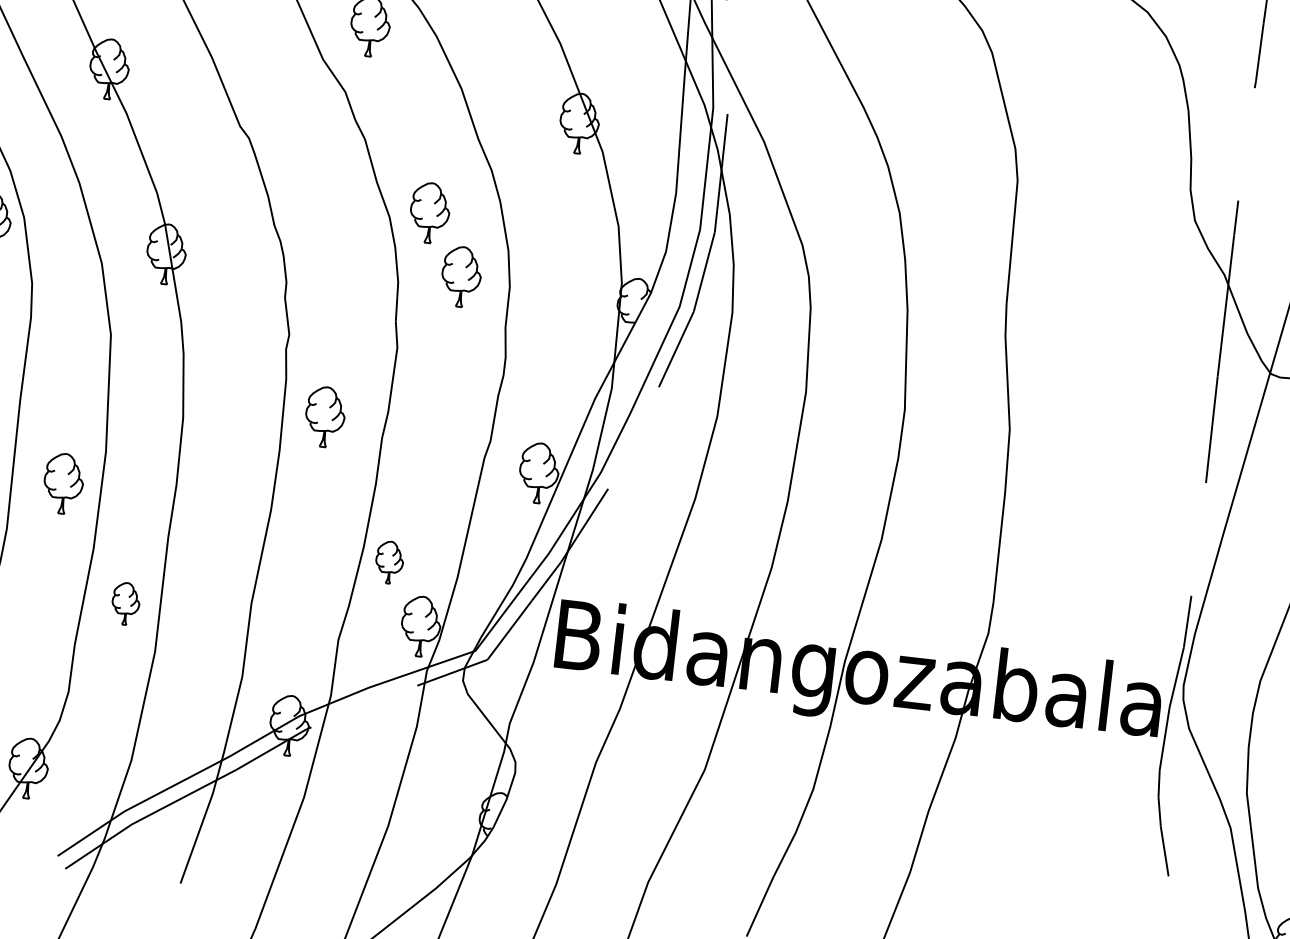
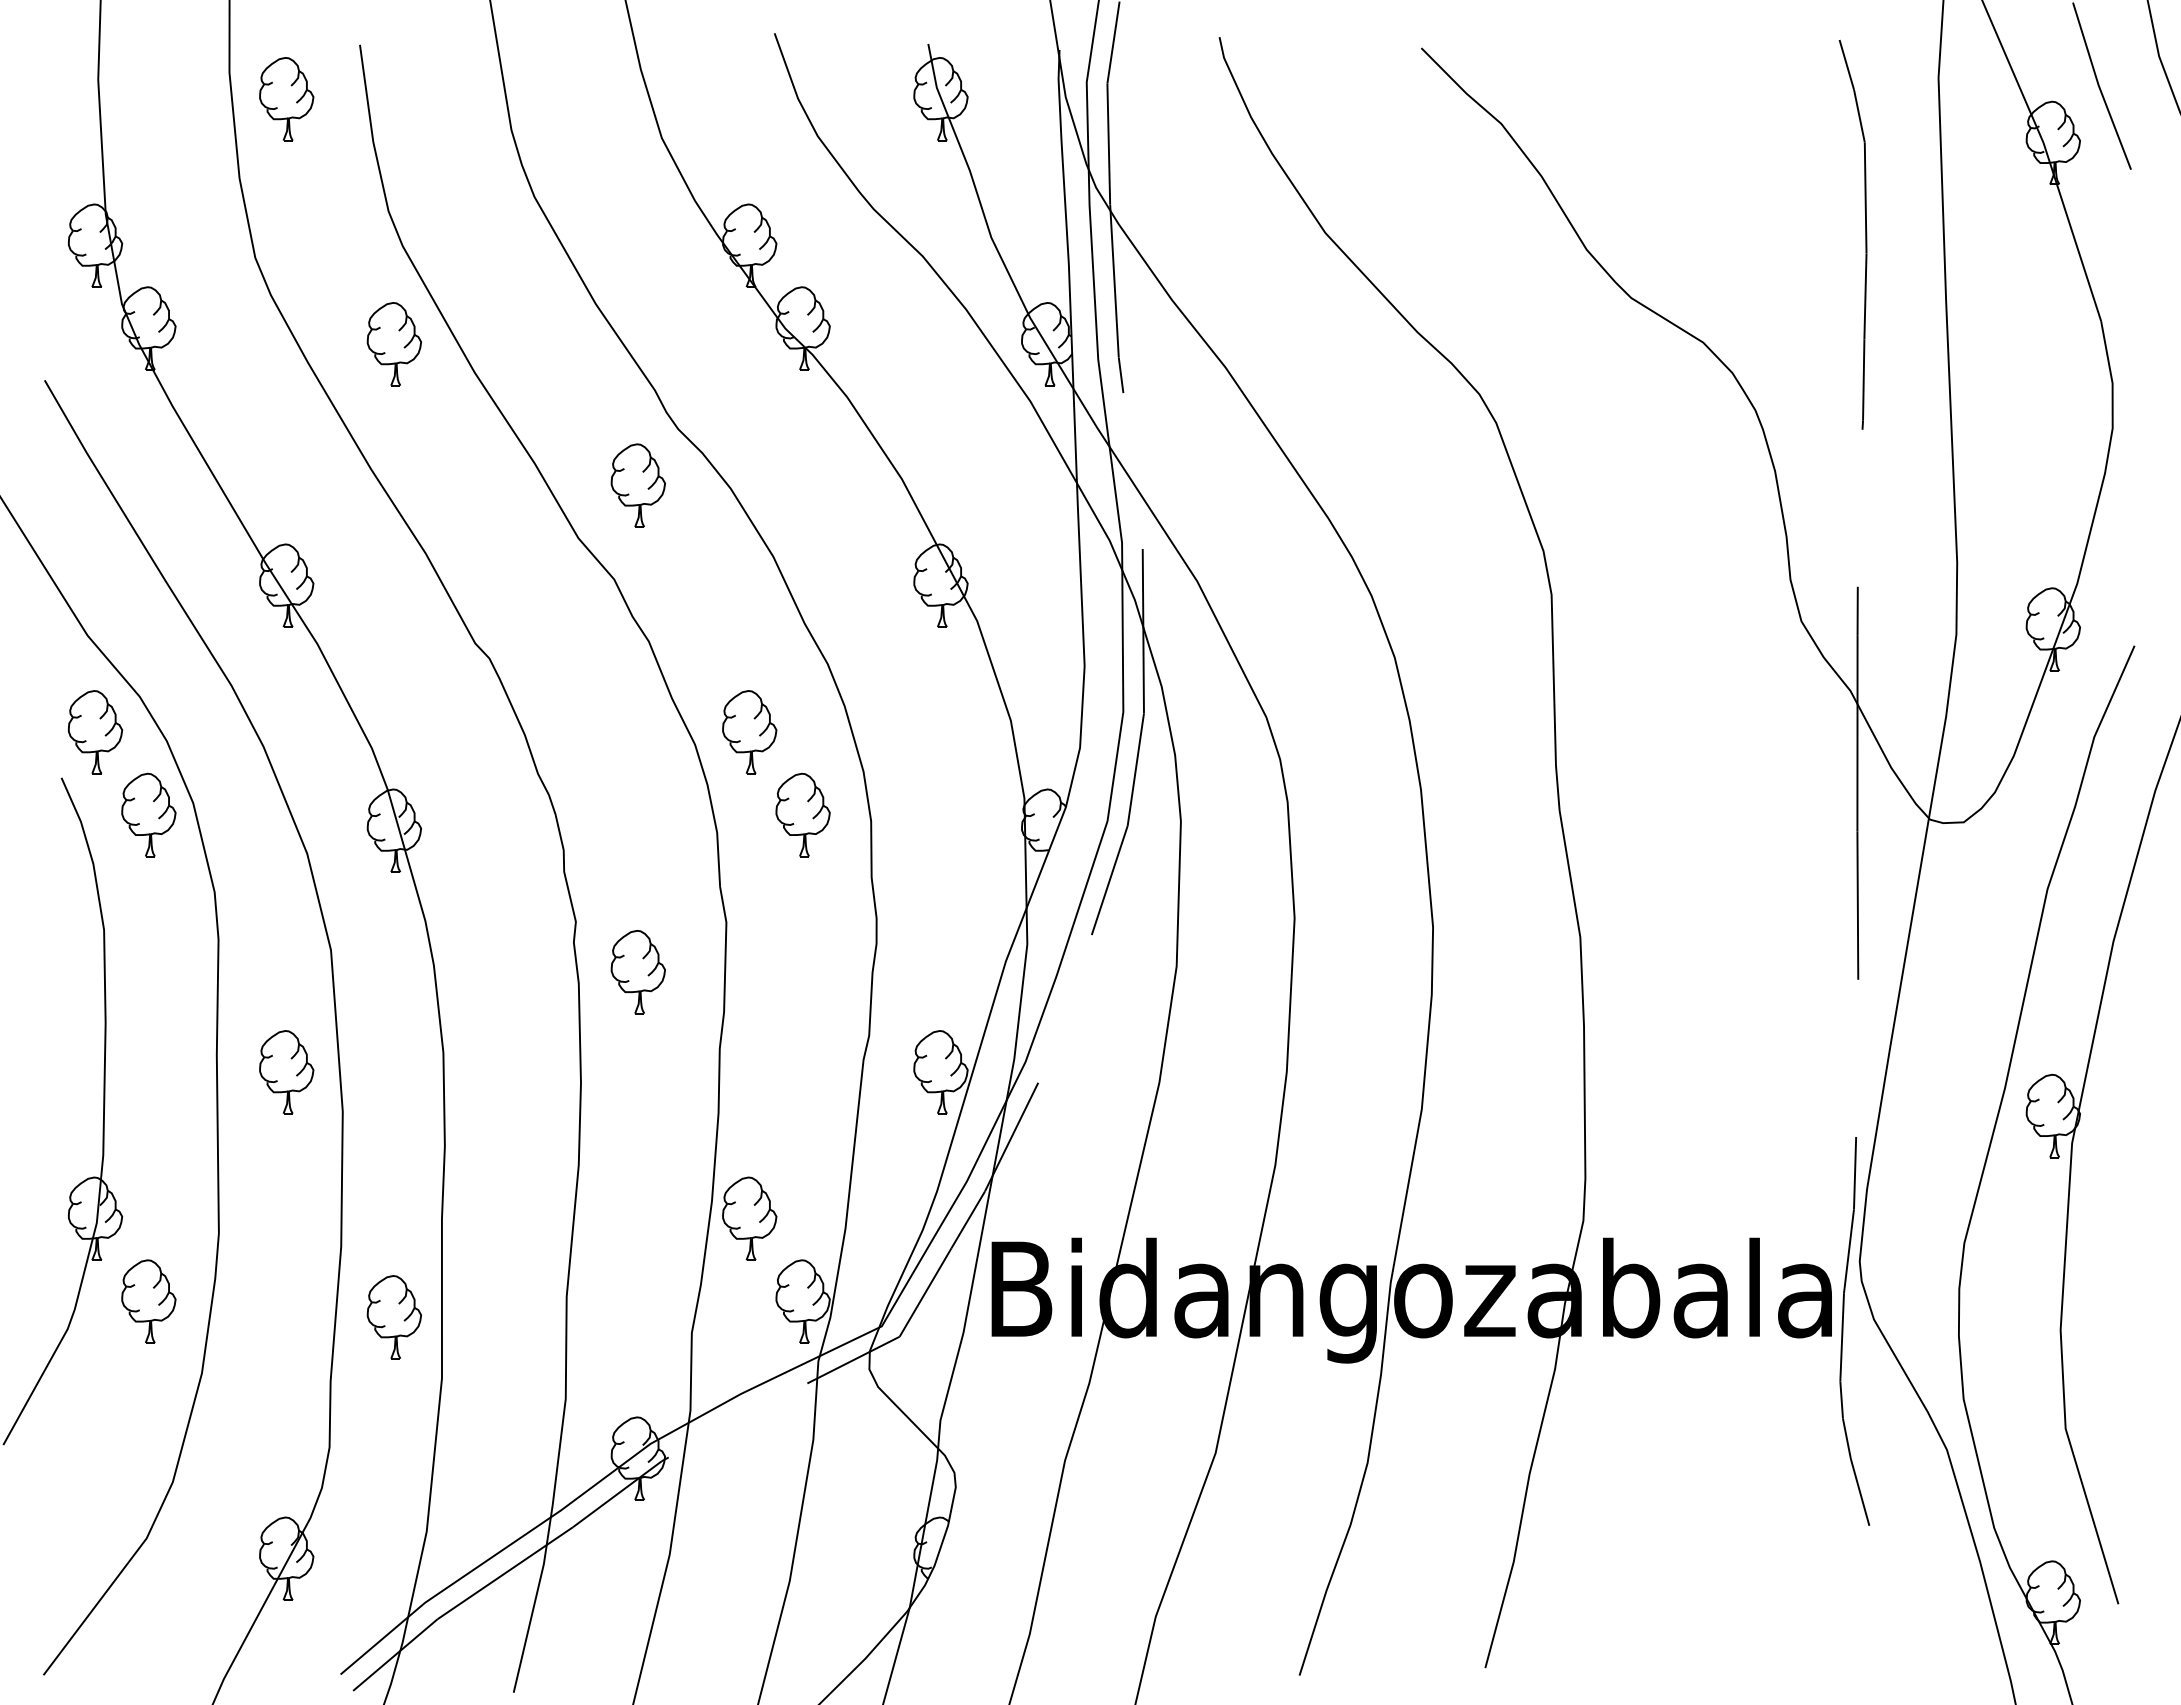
part: (324, 417) -> (637, 972), moved
part: (63, 483) -> (286, 1072), moved
part: (389, 562) -> (749, 1218), size x1.43
part: (125, 603) -> (393, 1317), size x1.43

